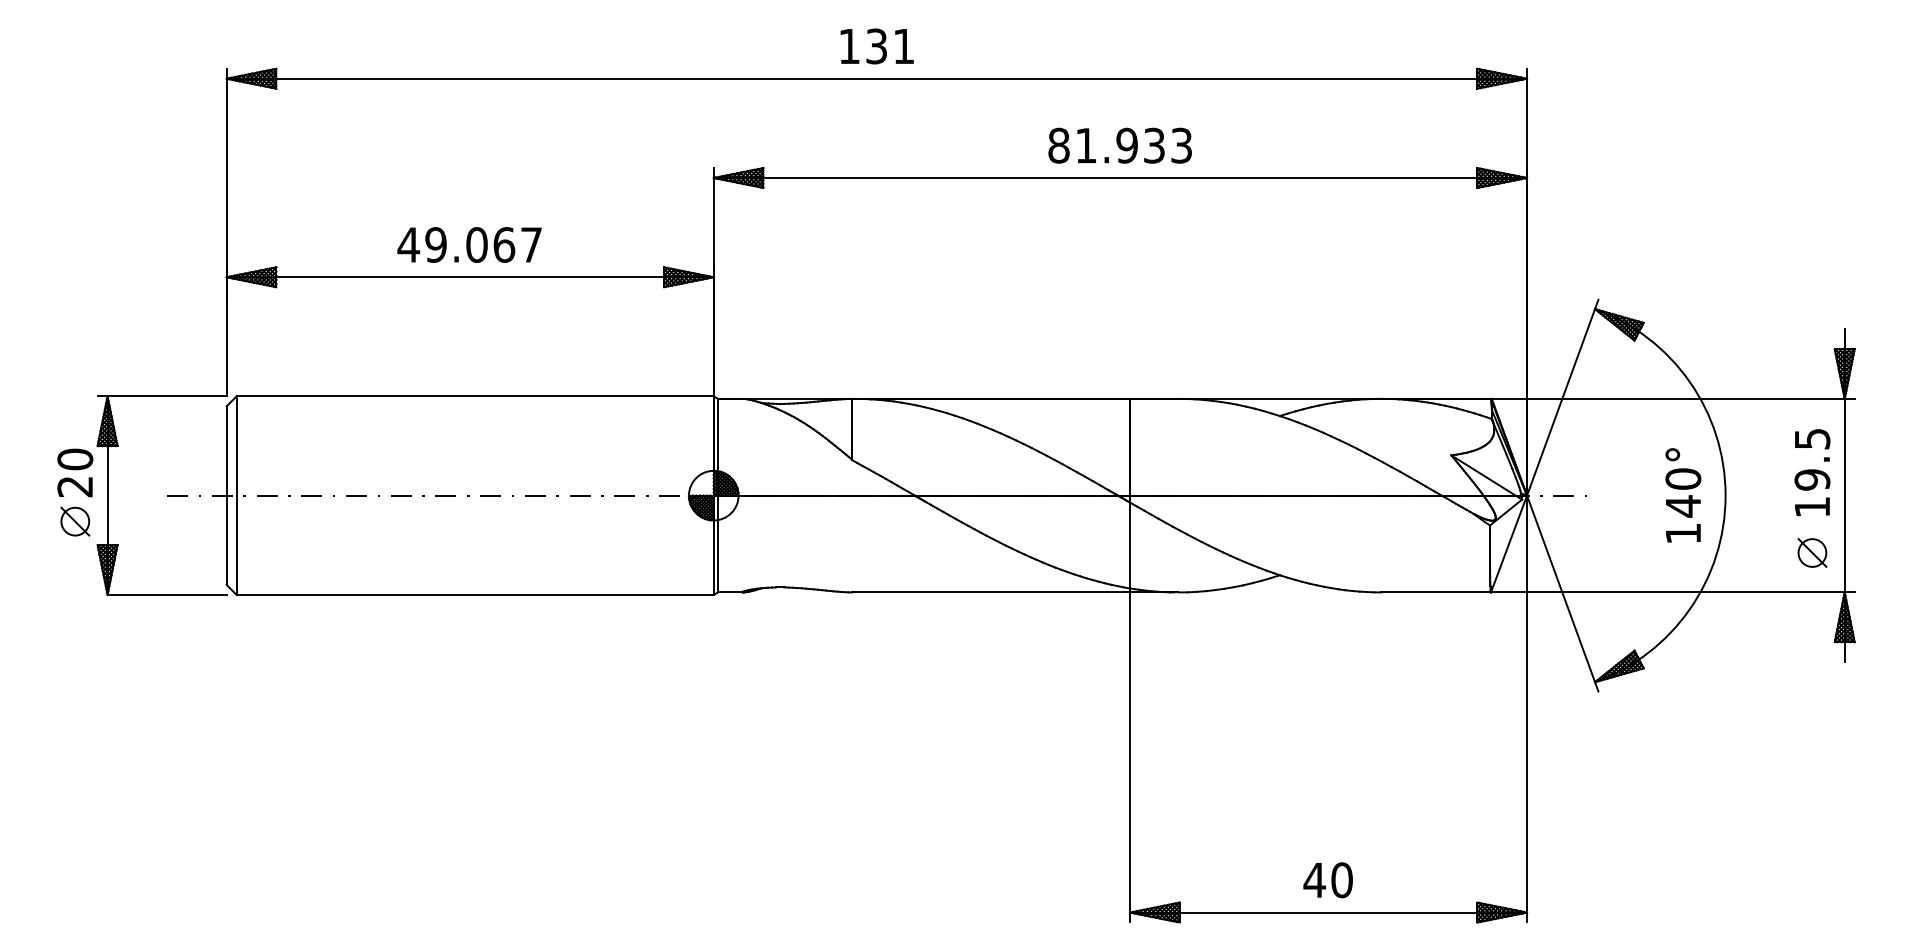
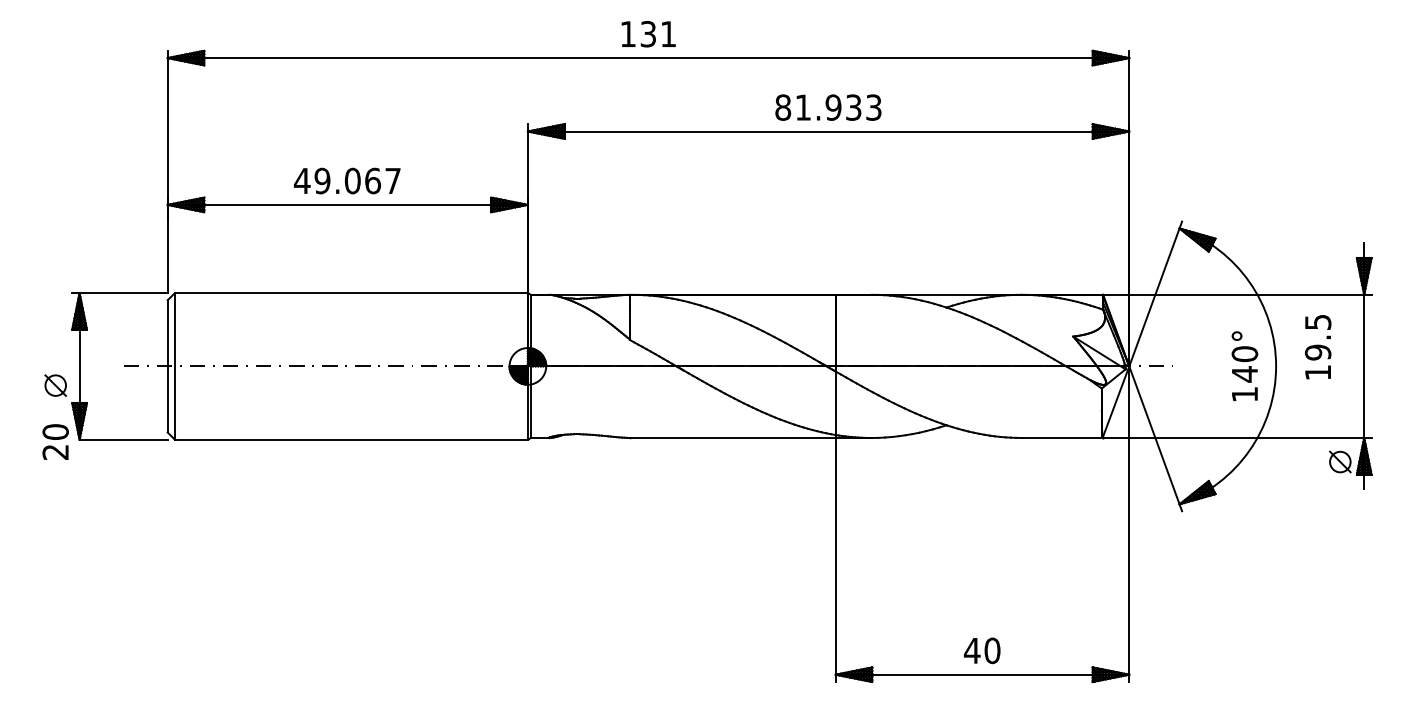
text: (75, 472) -> (55, 441), moved
text: (1812, 472) -> (1318, 347), moved
part: (1812, 552) -> (1340, 461), moved

